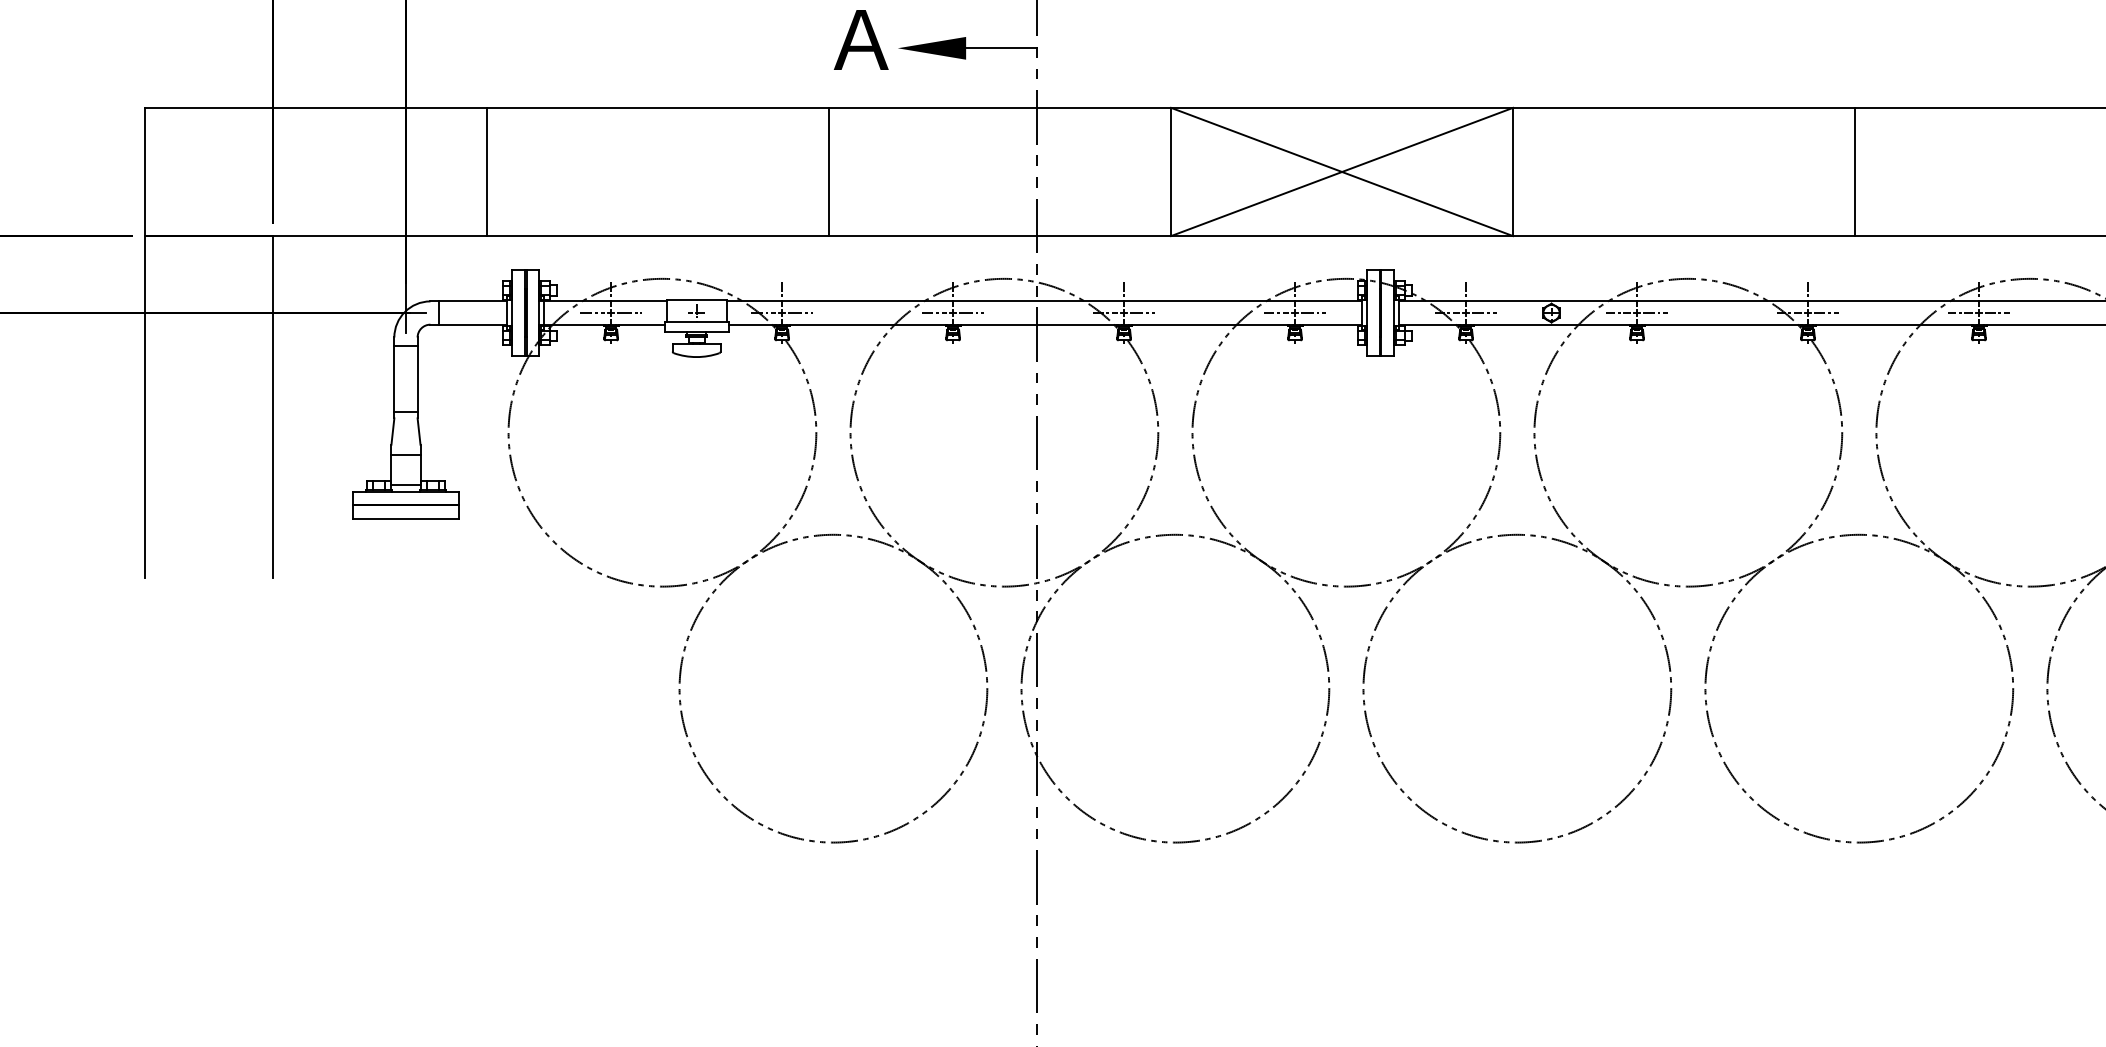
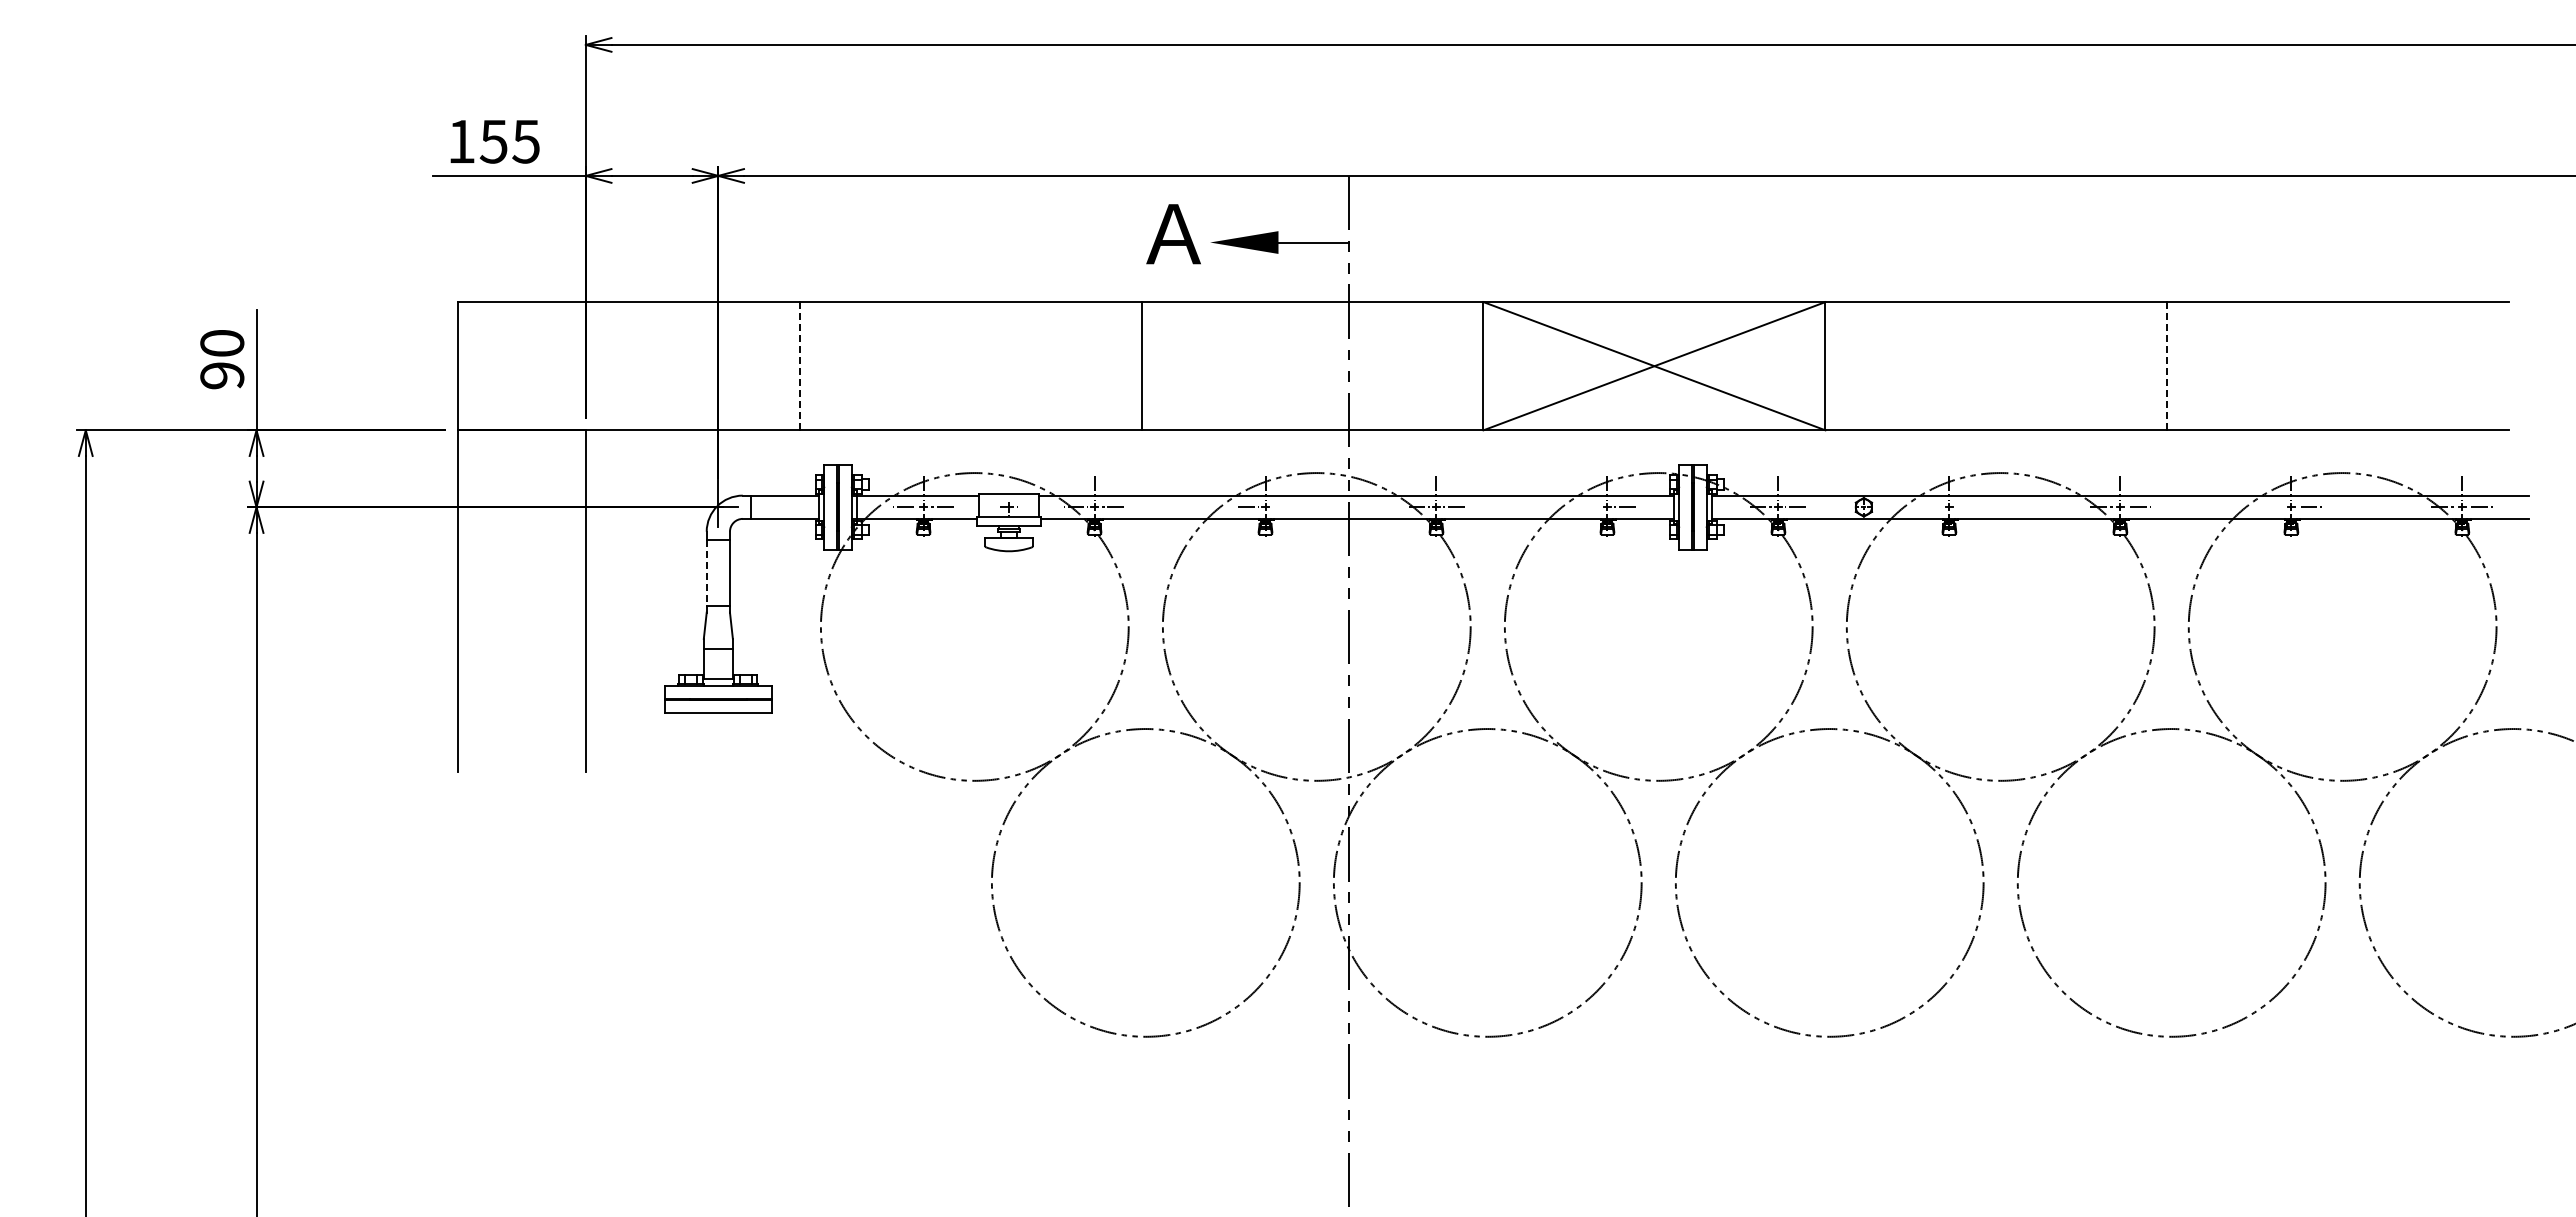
line: (487, 172) -> (799, 366), solid -> dashed
line: (1855, 172) -> (2167, 366), solid -> dashed
line: (971, 313) -> (1283, 507), removed
line: (1276, 313) -> (1588, 507), removed
line: (1618, 313) -> (1930, 507), removed
line: (1655, 313) -> (1967, 507), removed
line: (1960, 313) -> (2272, 507), removed
line: (394, 378) -> (706, 572), solid -> dashed

